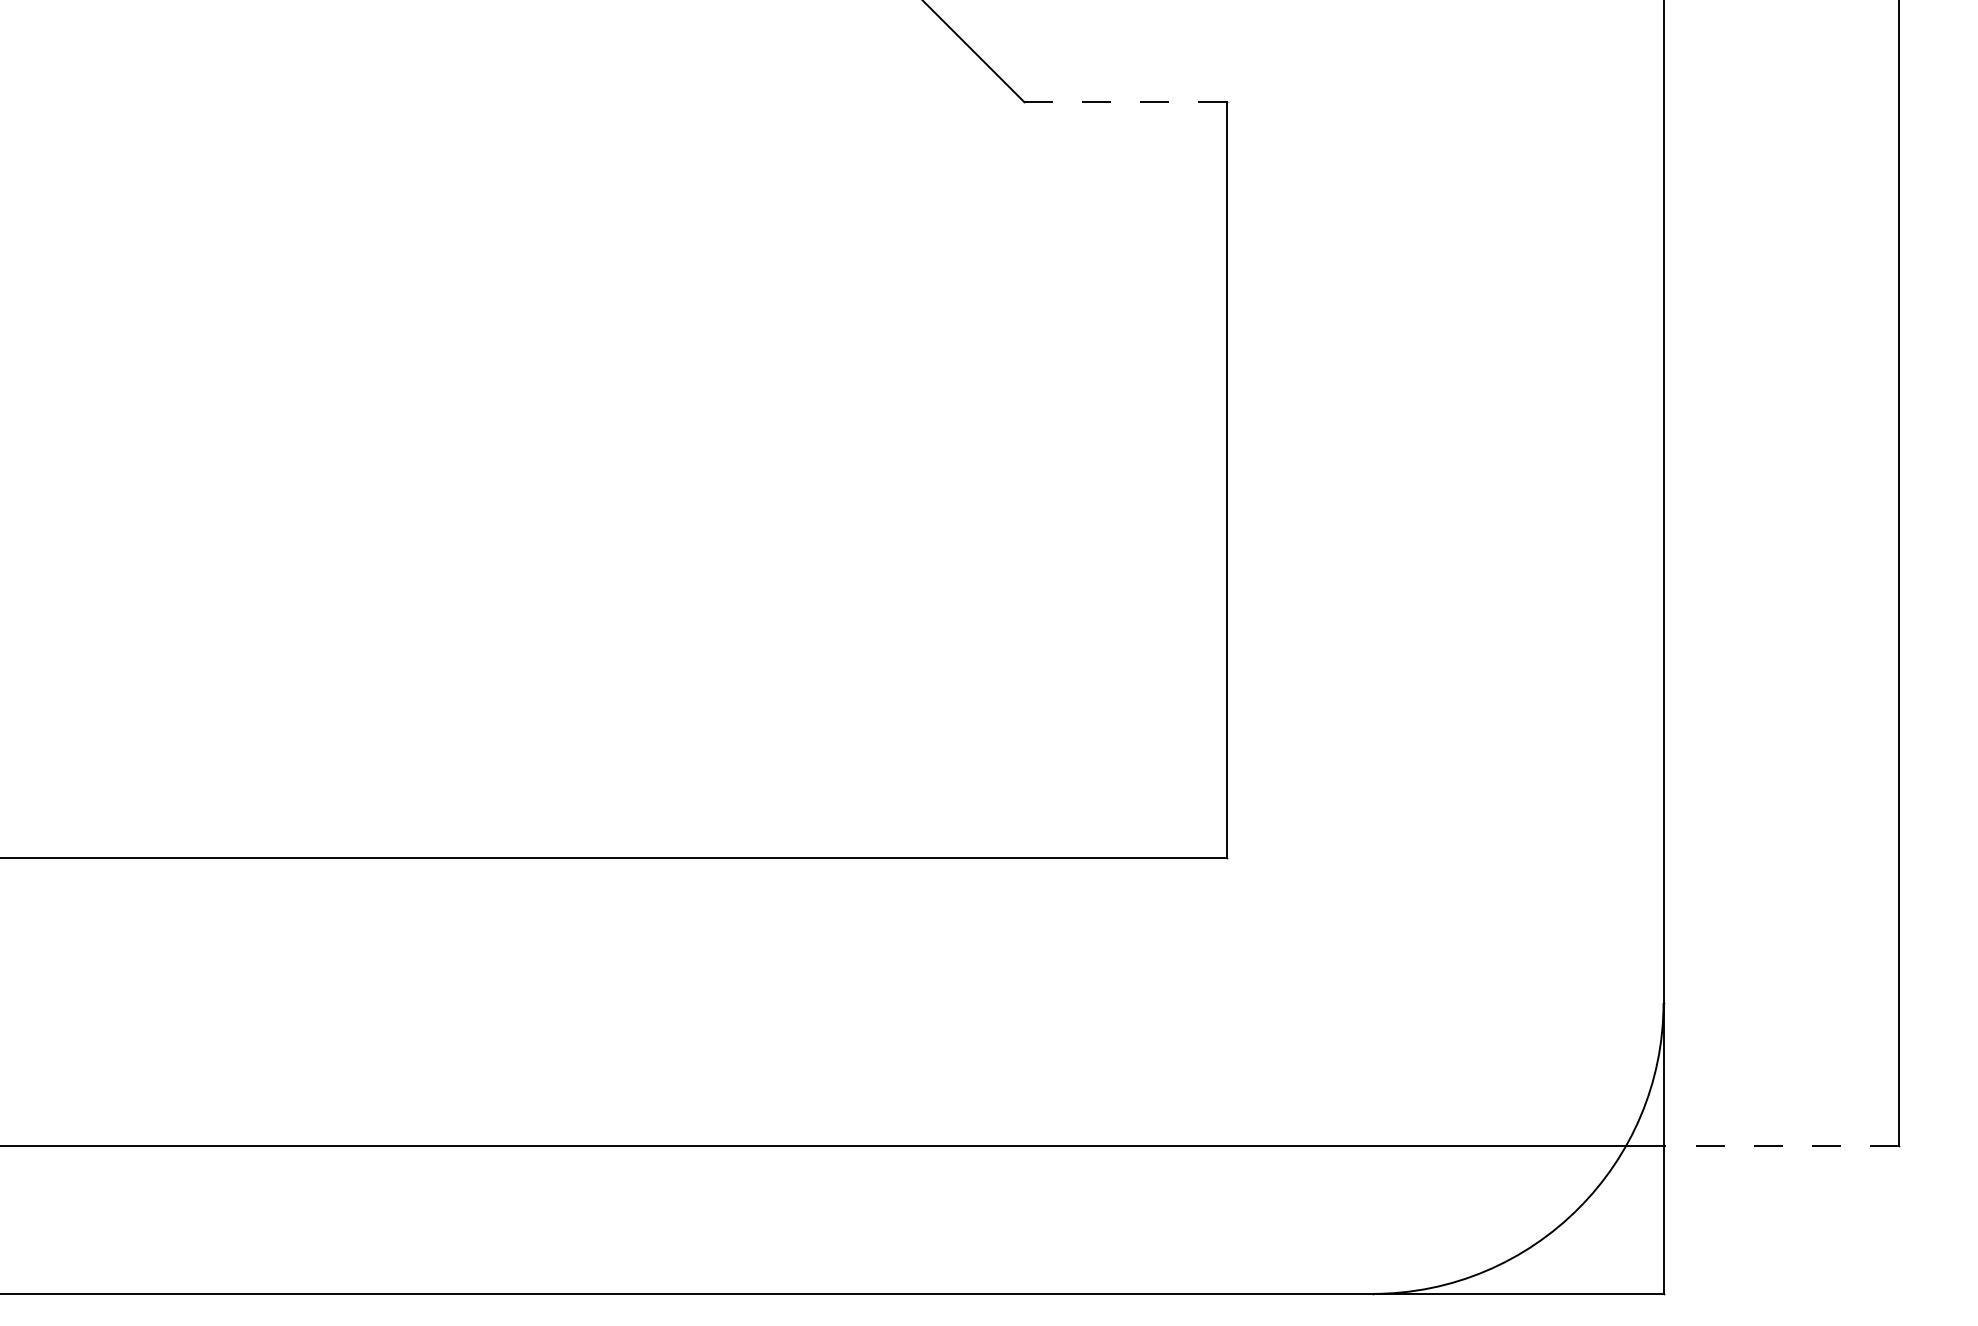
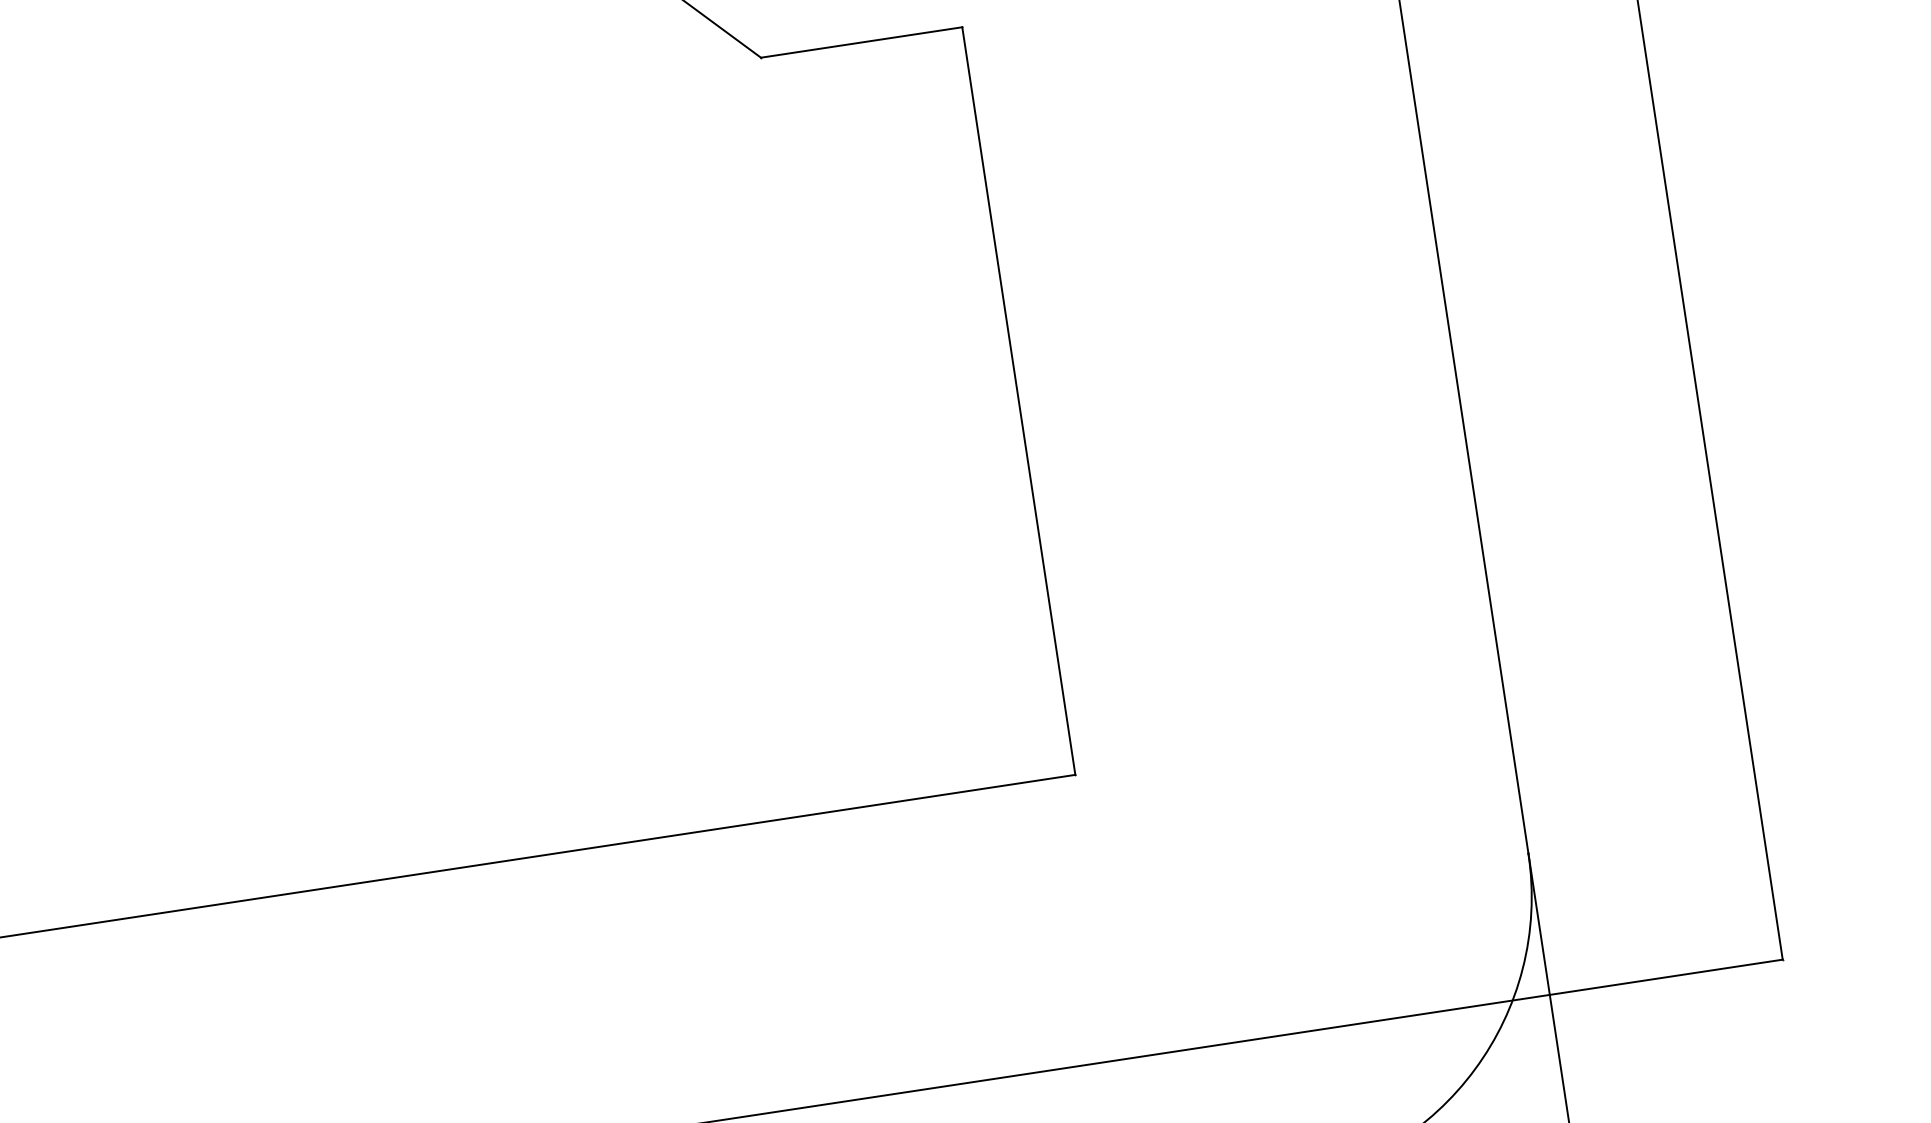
line: (1125, 101) -> (861, 42), dashed -> solid
line: (1781, 1146) -> (1666, 977), dashed -> solid

